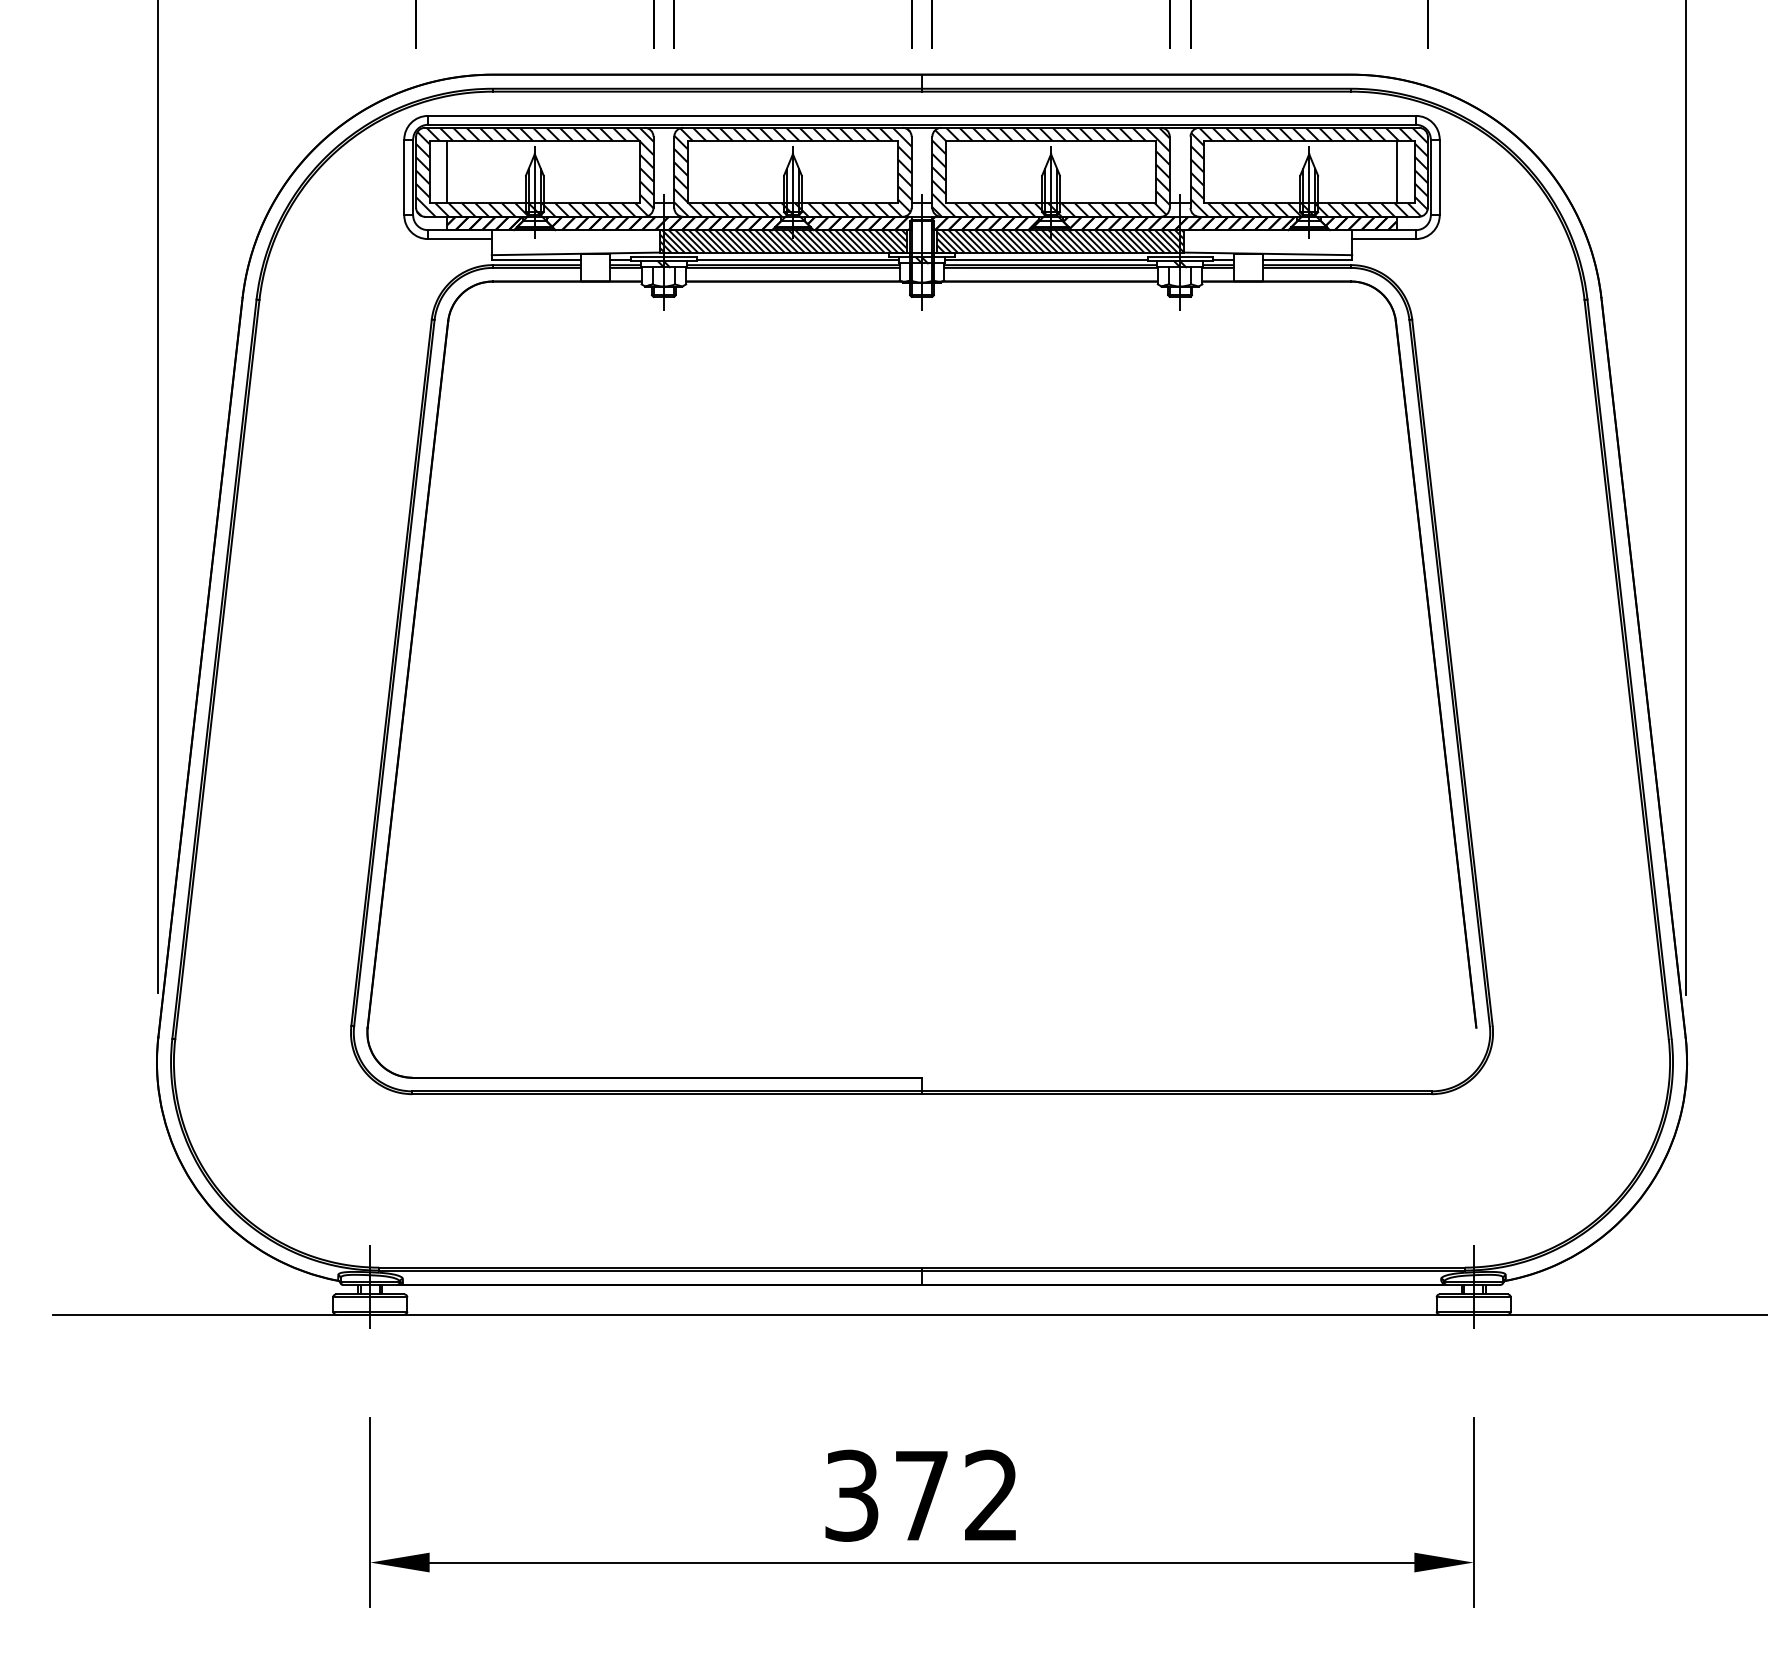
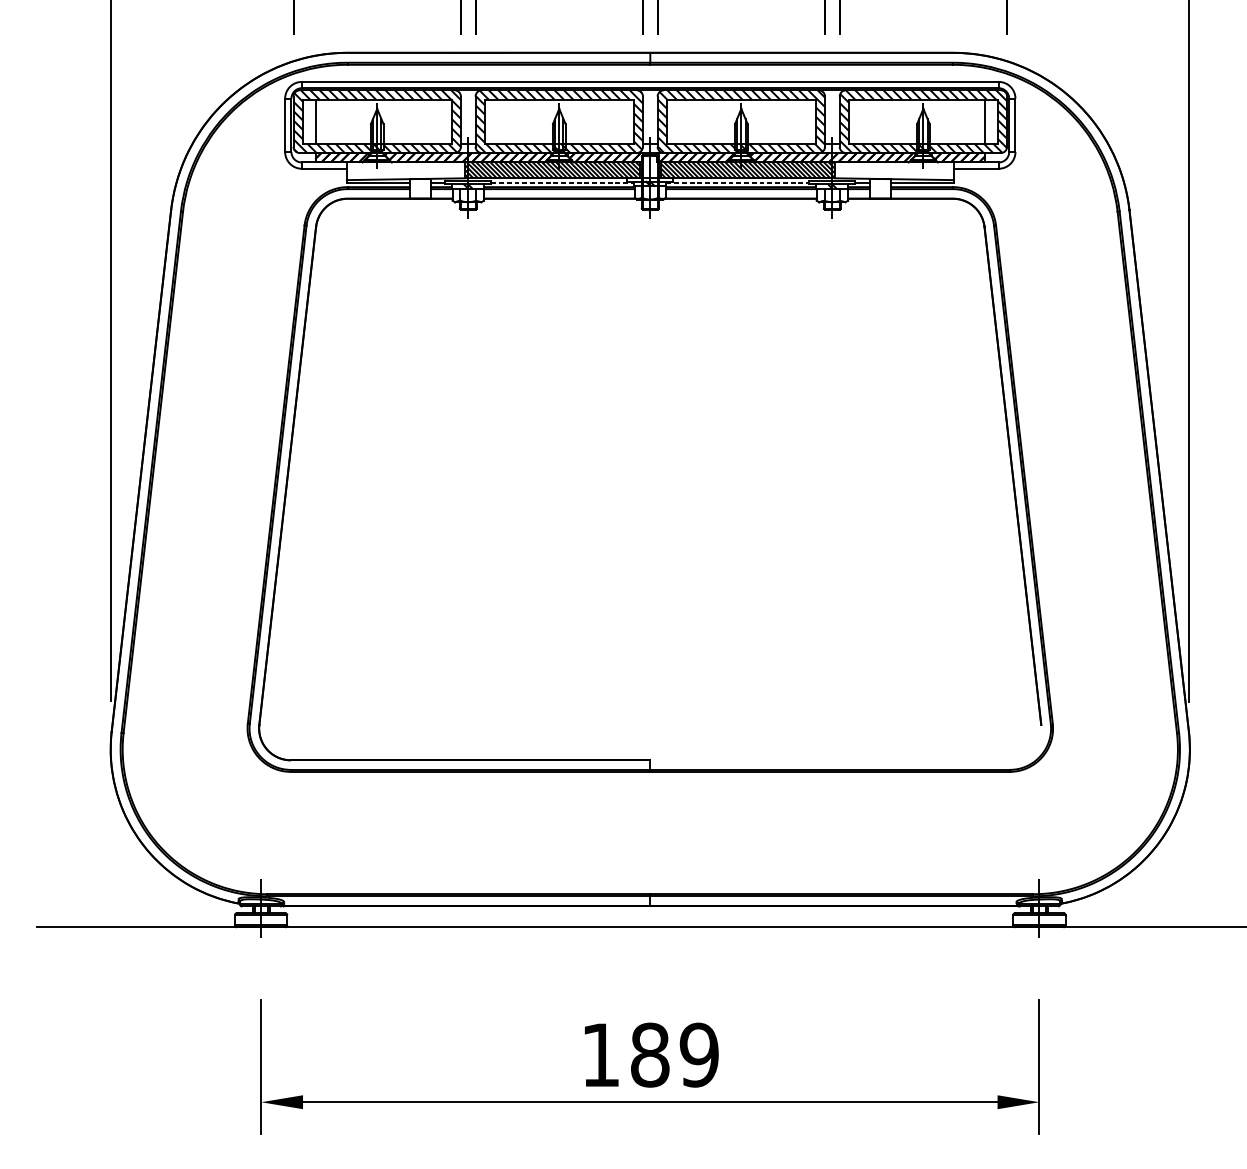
line: (798, 259) -> (563, 183), solid -> dashed
line: (1046, 259) -> (738, 183), solid -> dashed
text: (922, 1495) -> (650, 1054), 372 -> 189

